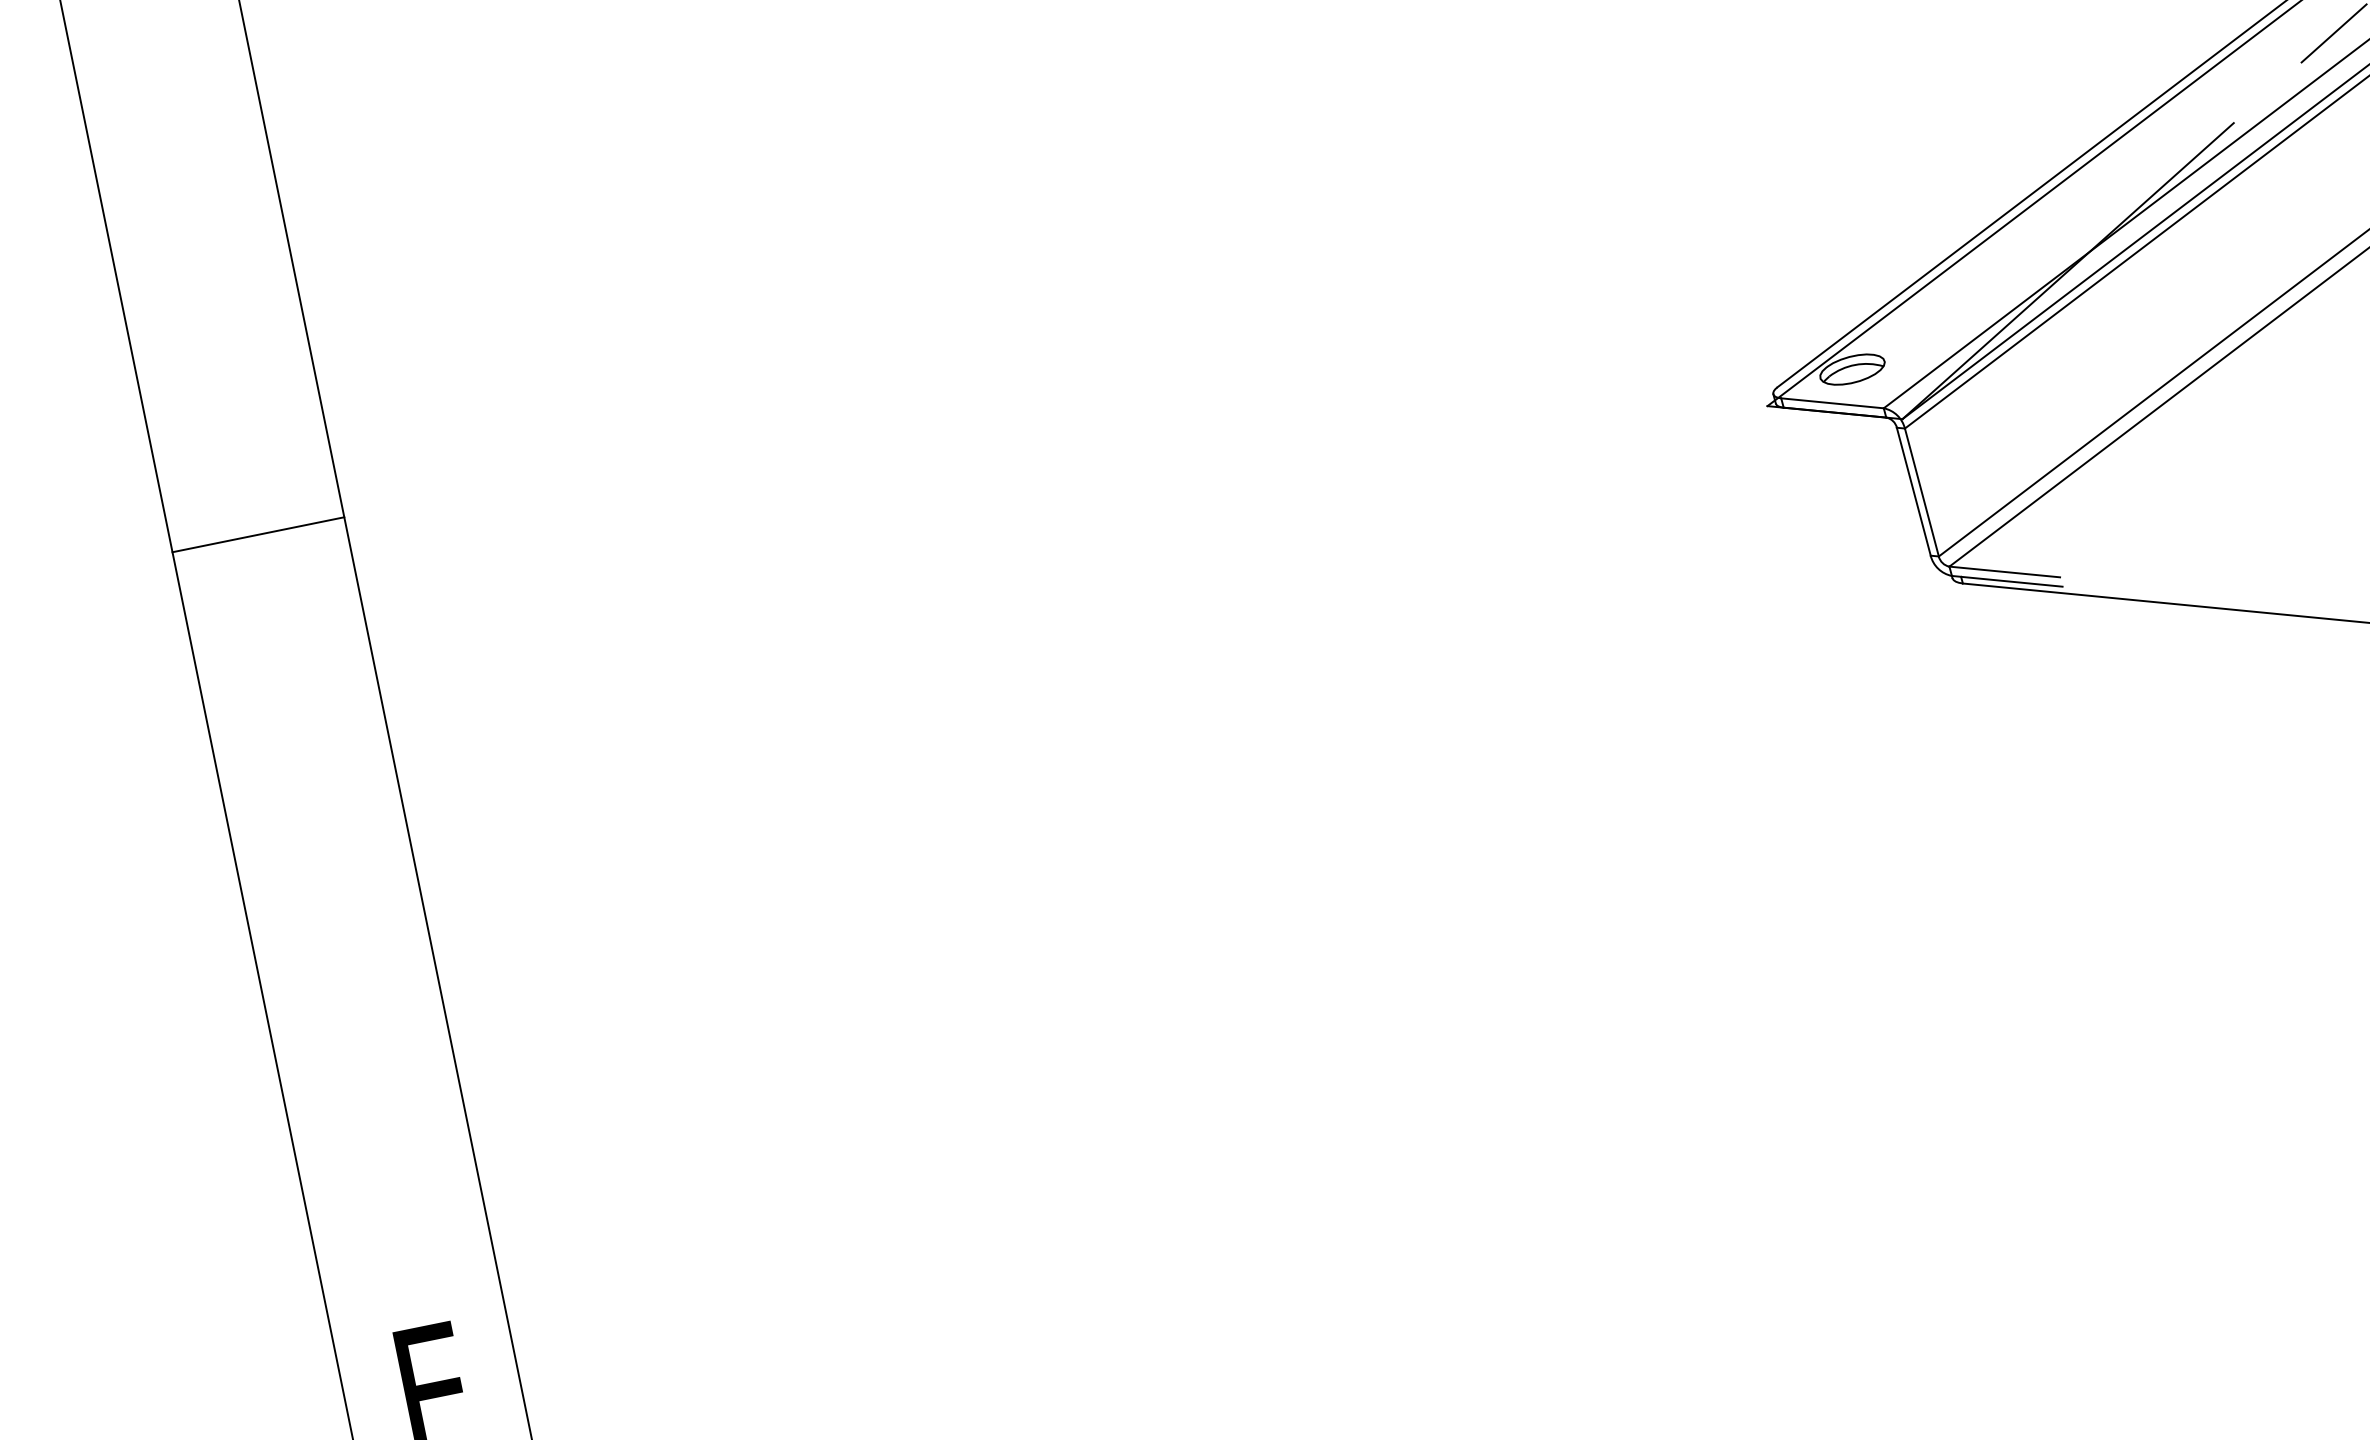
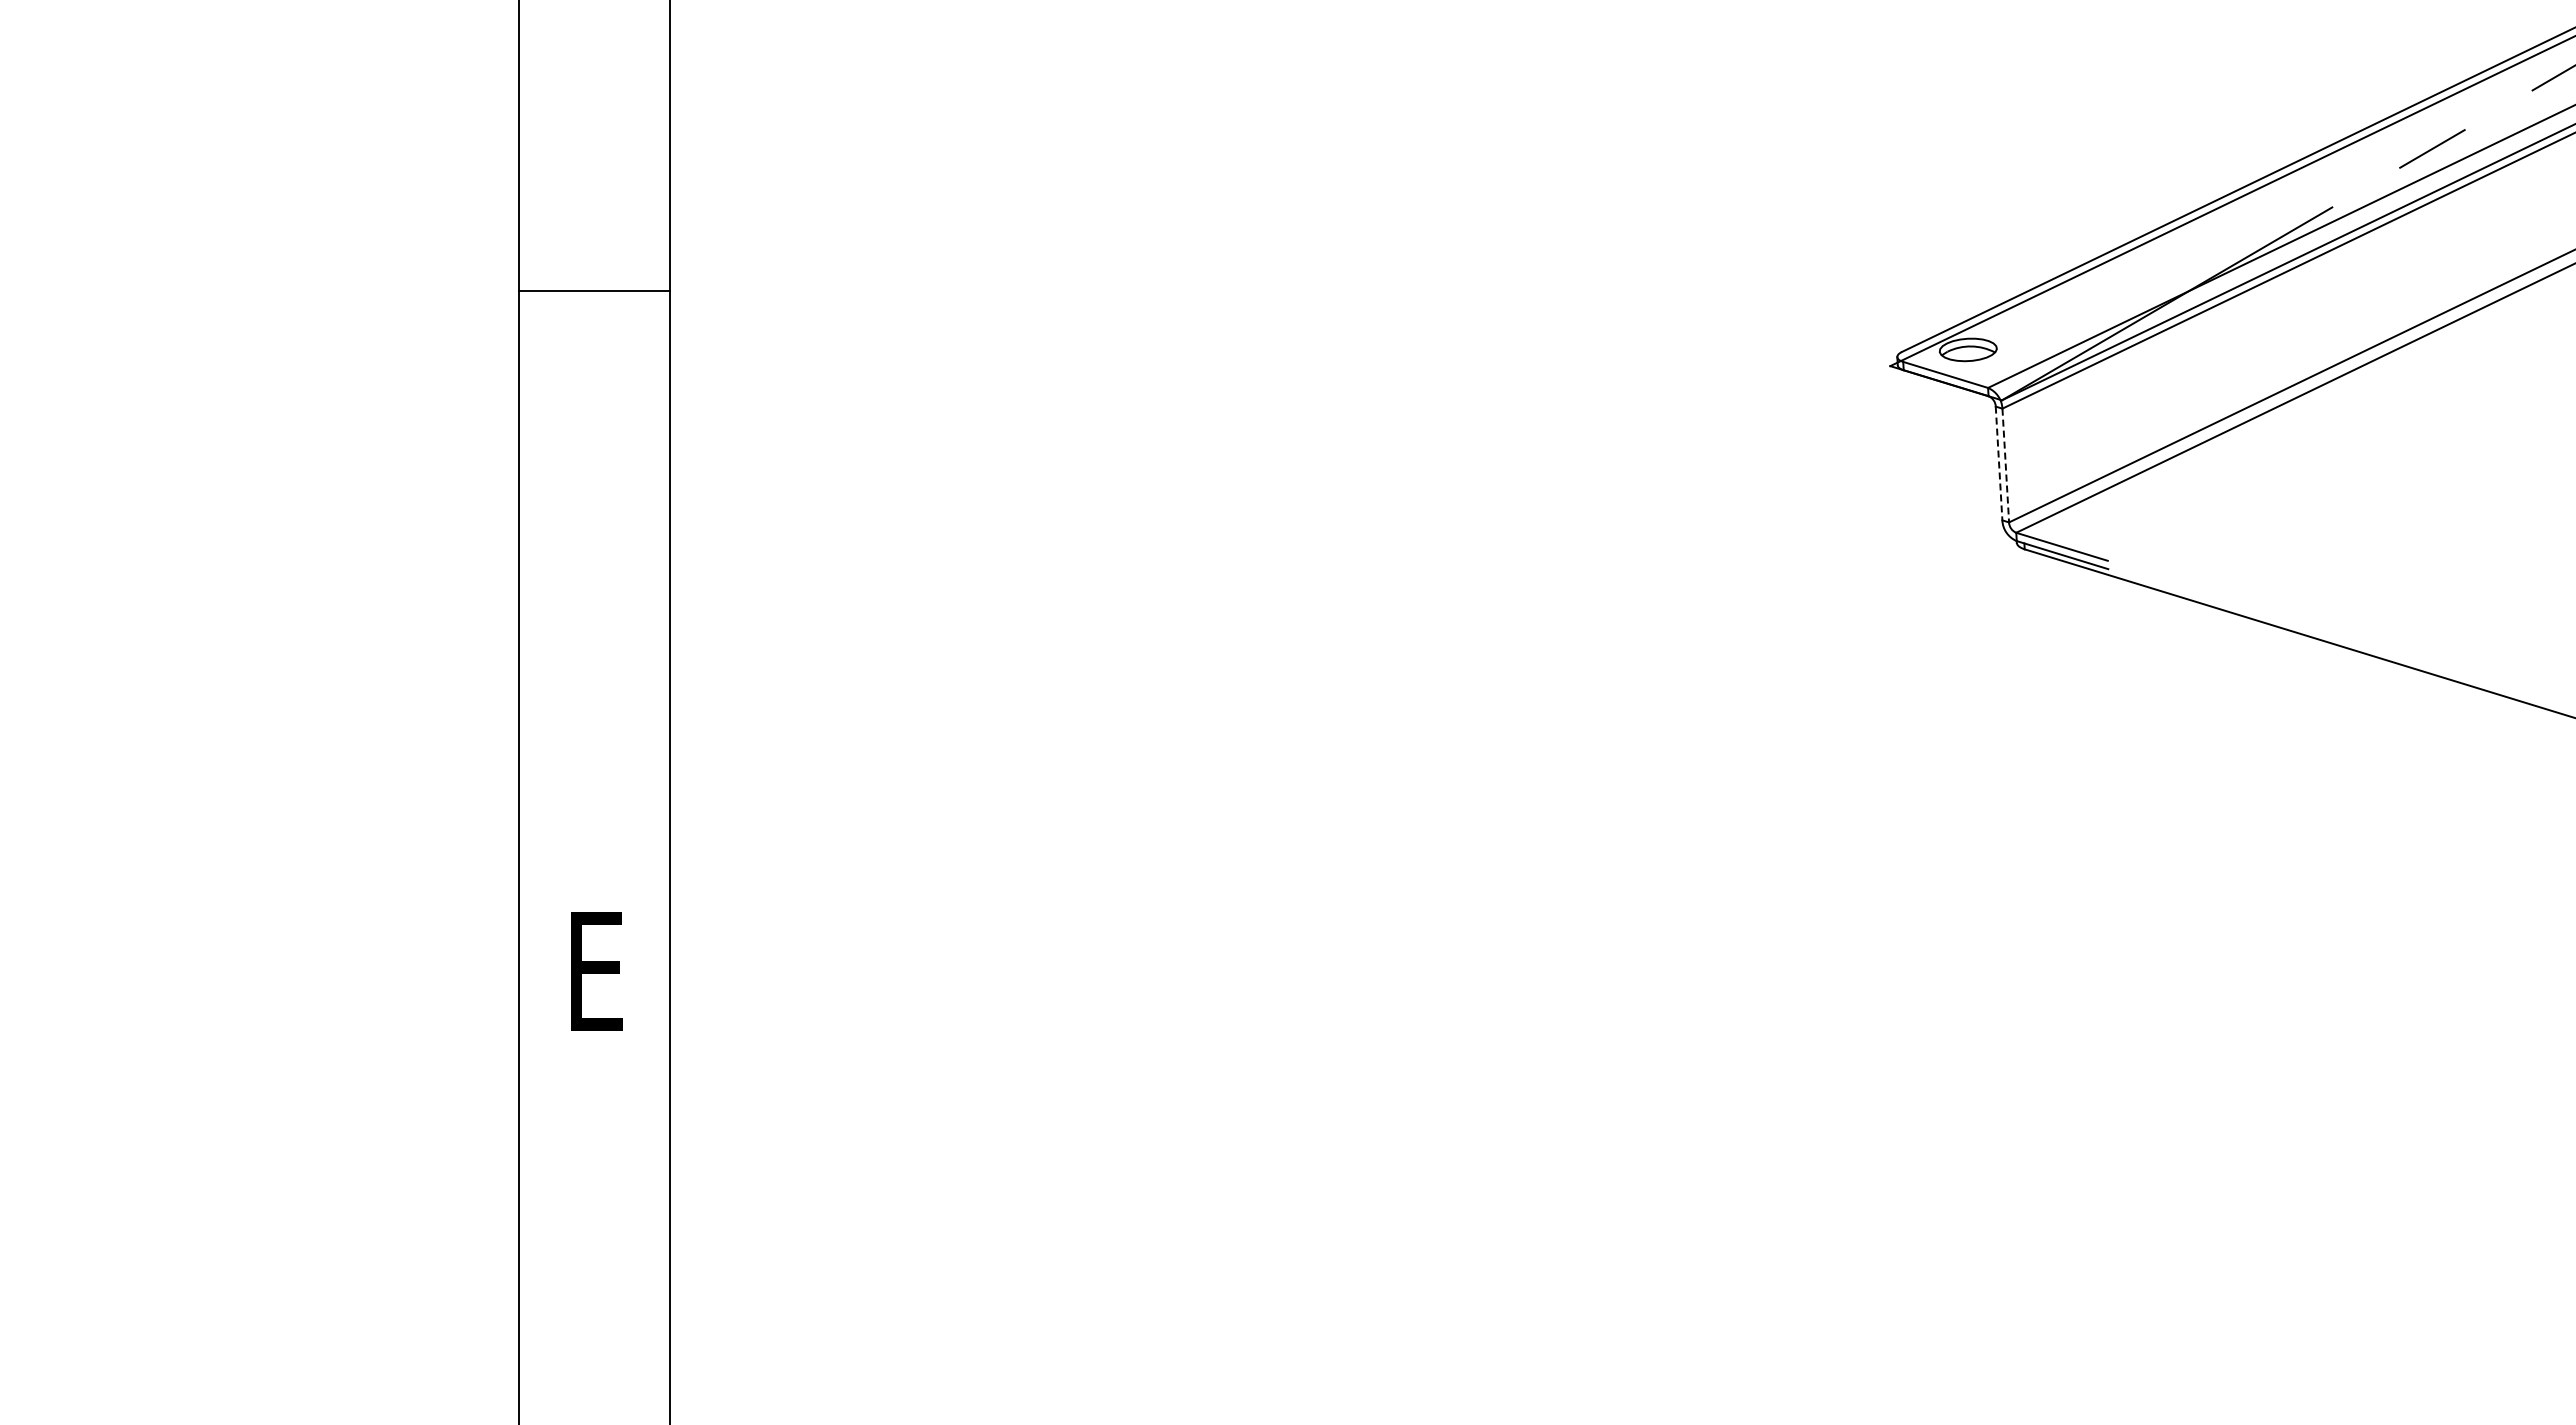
line: (1914, 491) -> (1999, 463), solid -> dashed
line: (1921, 492) -> (2005, 465), solid -> dashed
line: (257, 534) -> (594, 290), moved

